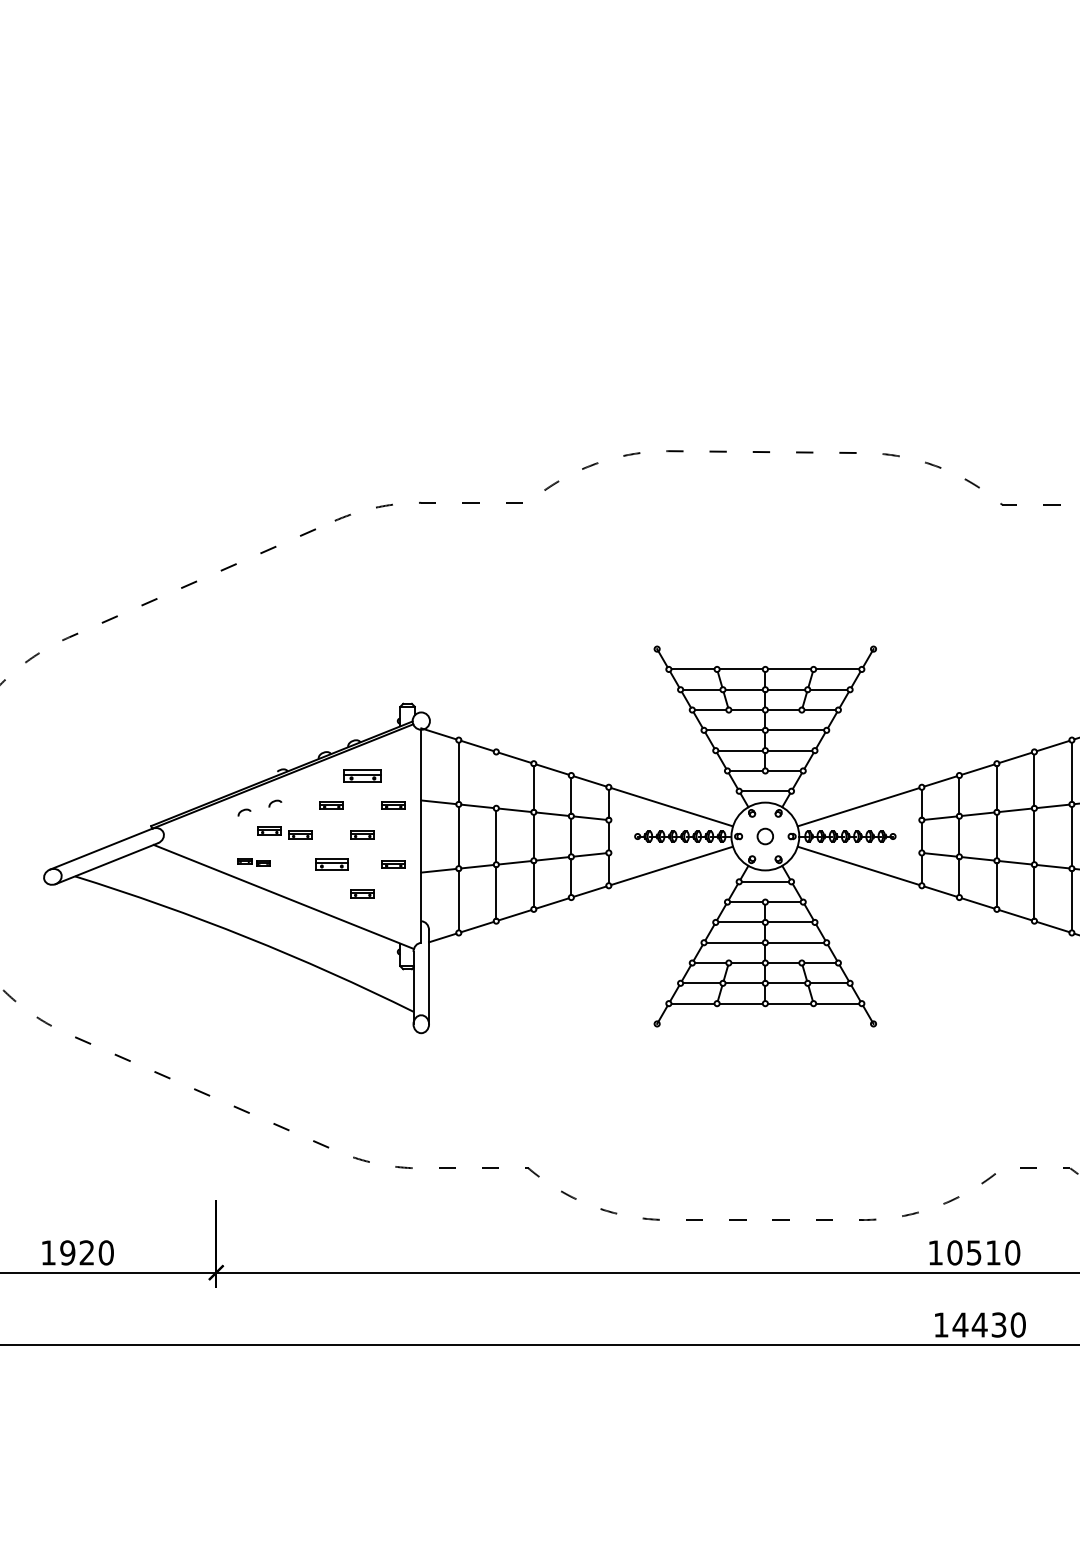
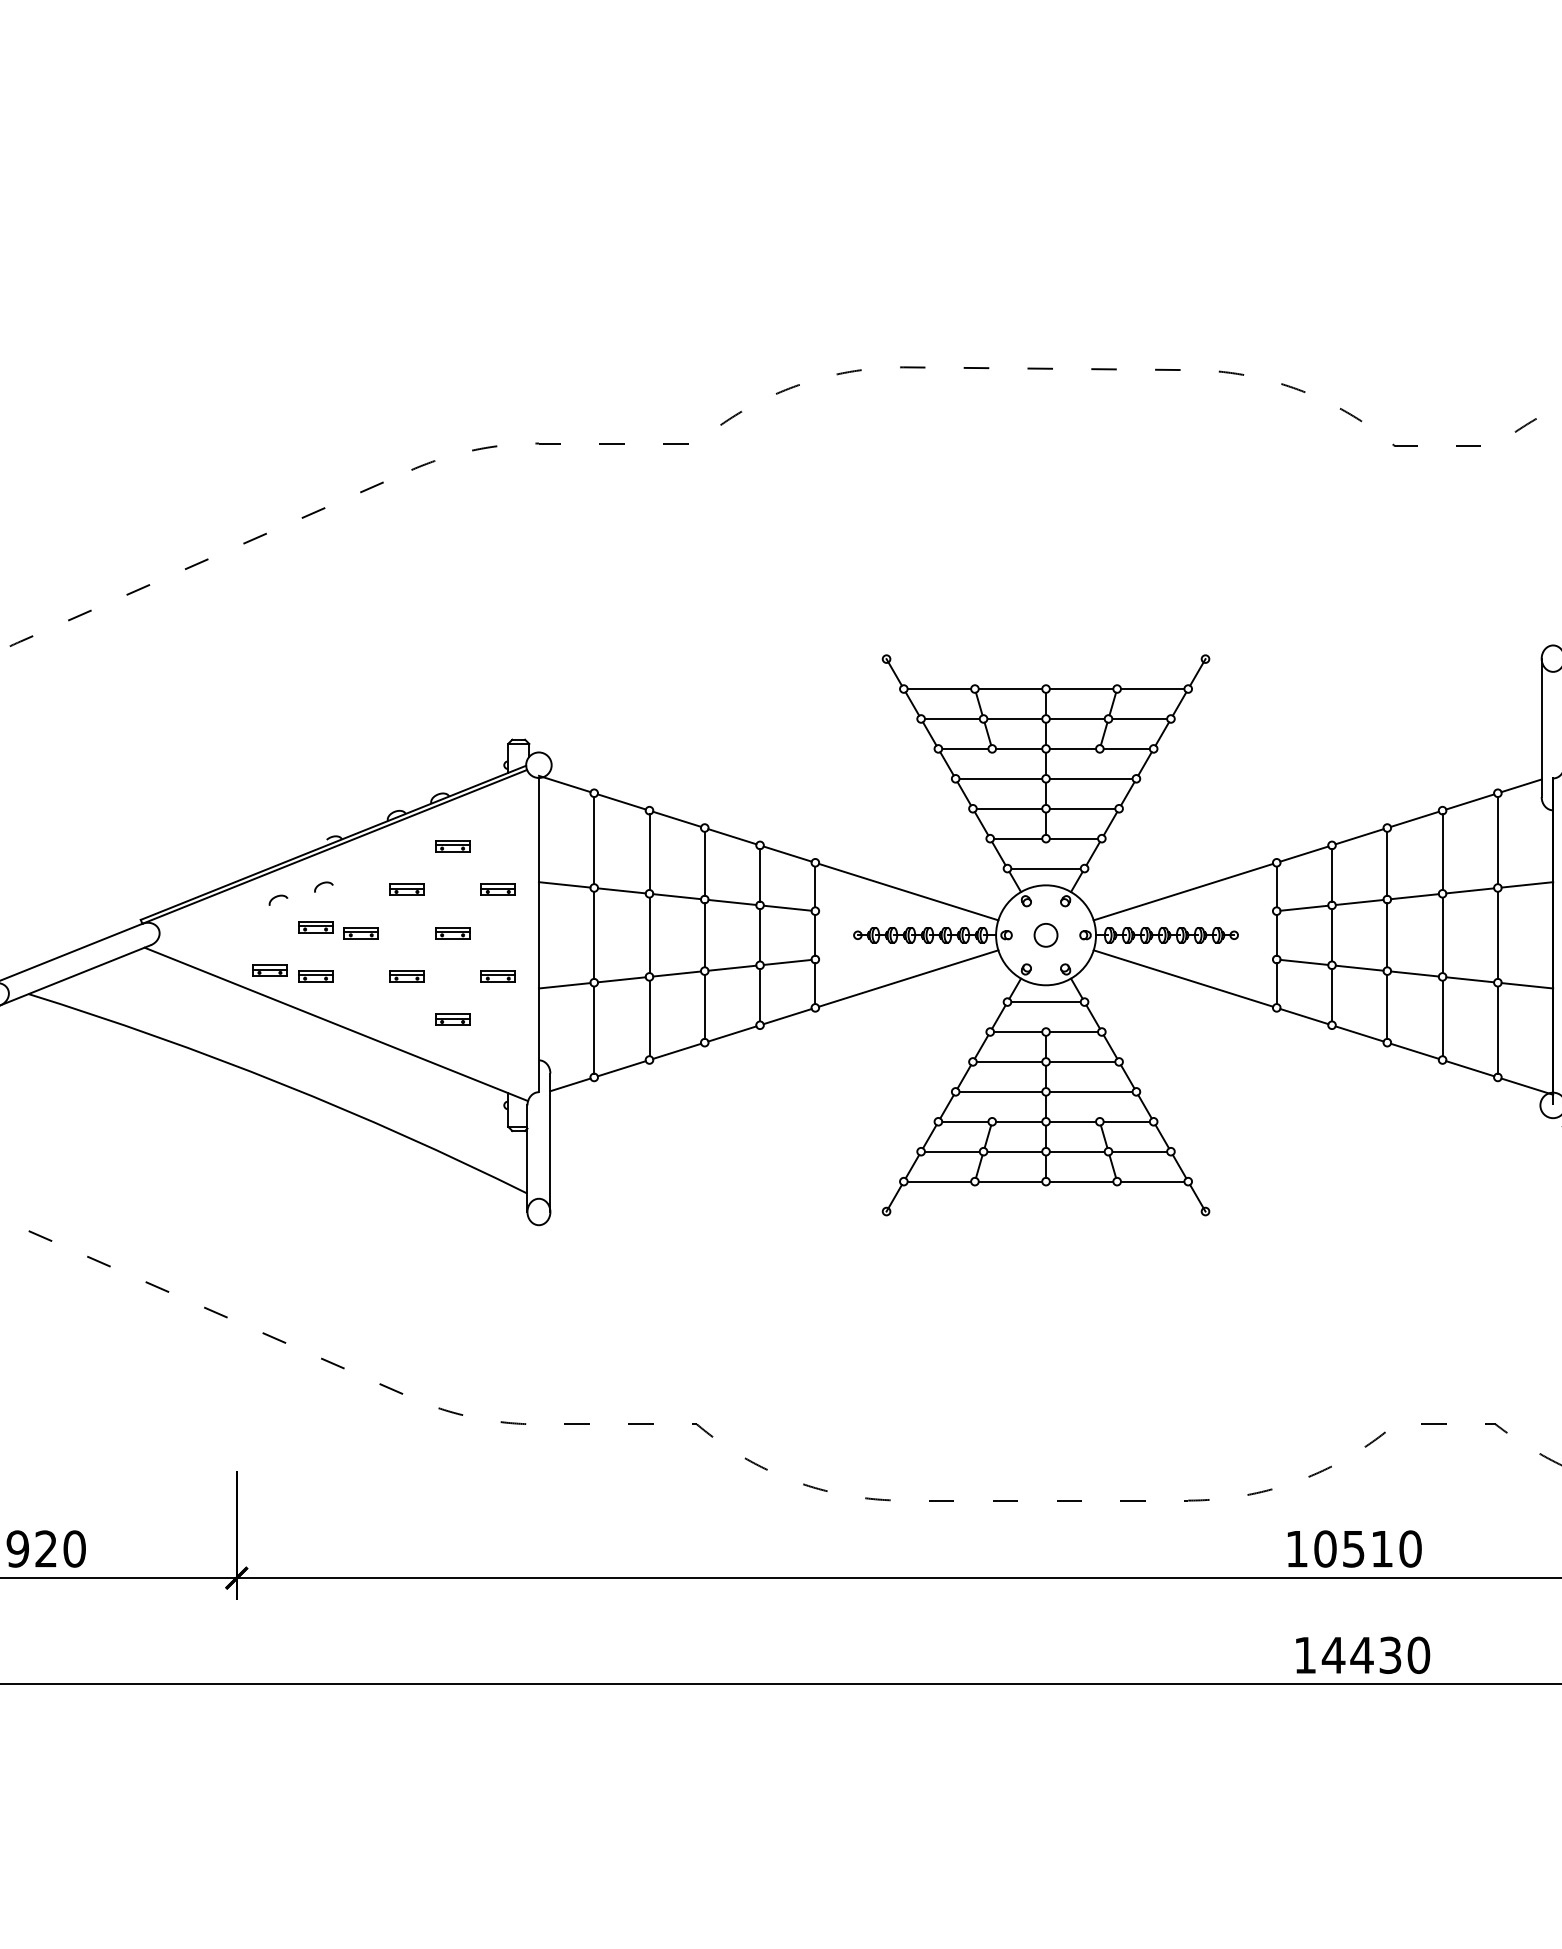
part: (362, 776) -> (452, 846), size x0.62
line: (496, 779) -> (649, 851), added
part: (253, 862) -> (291, 973), size x1.67
part: (331, 864) -> (406, 976), size x0.71

